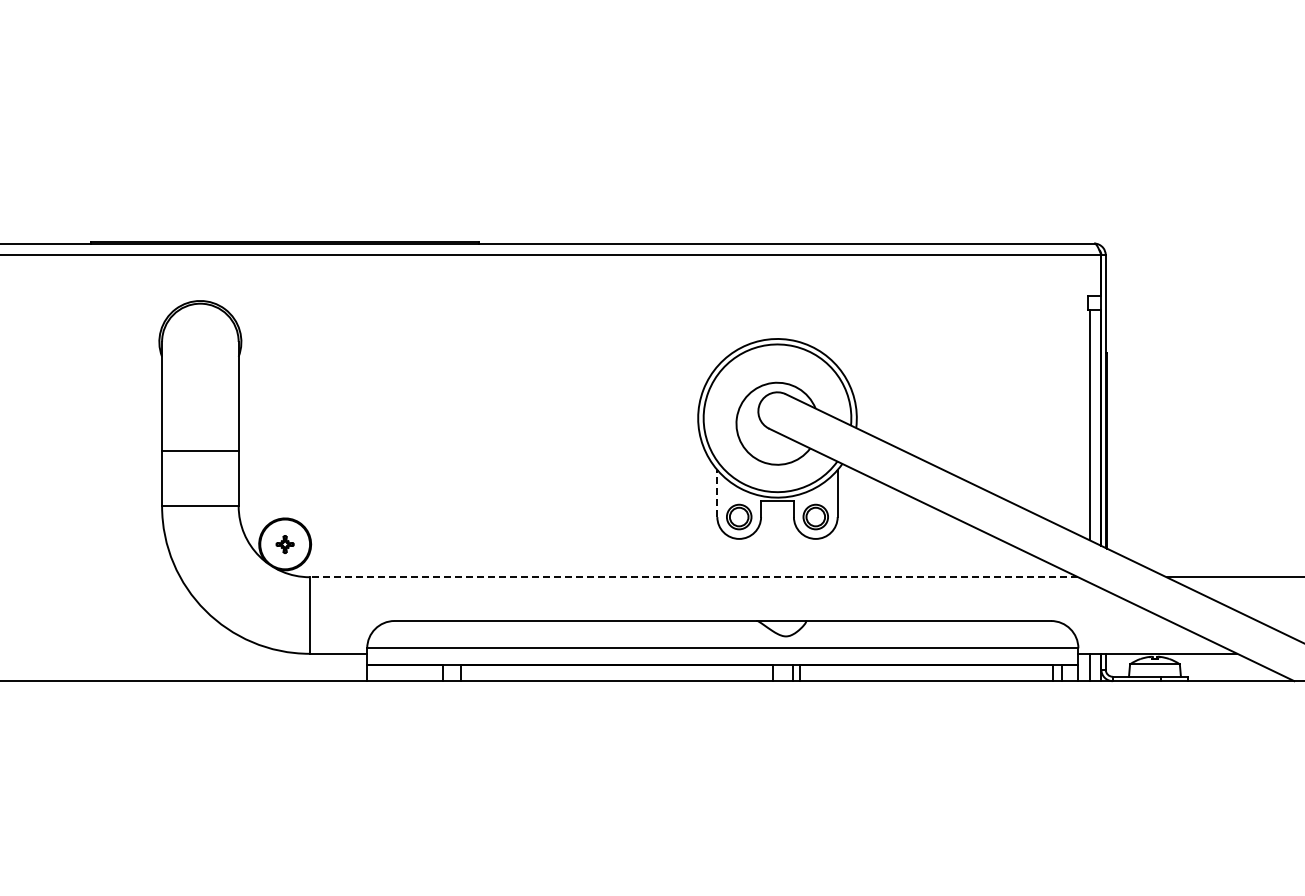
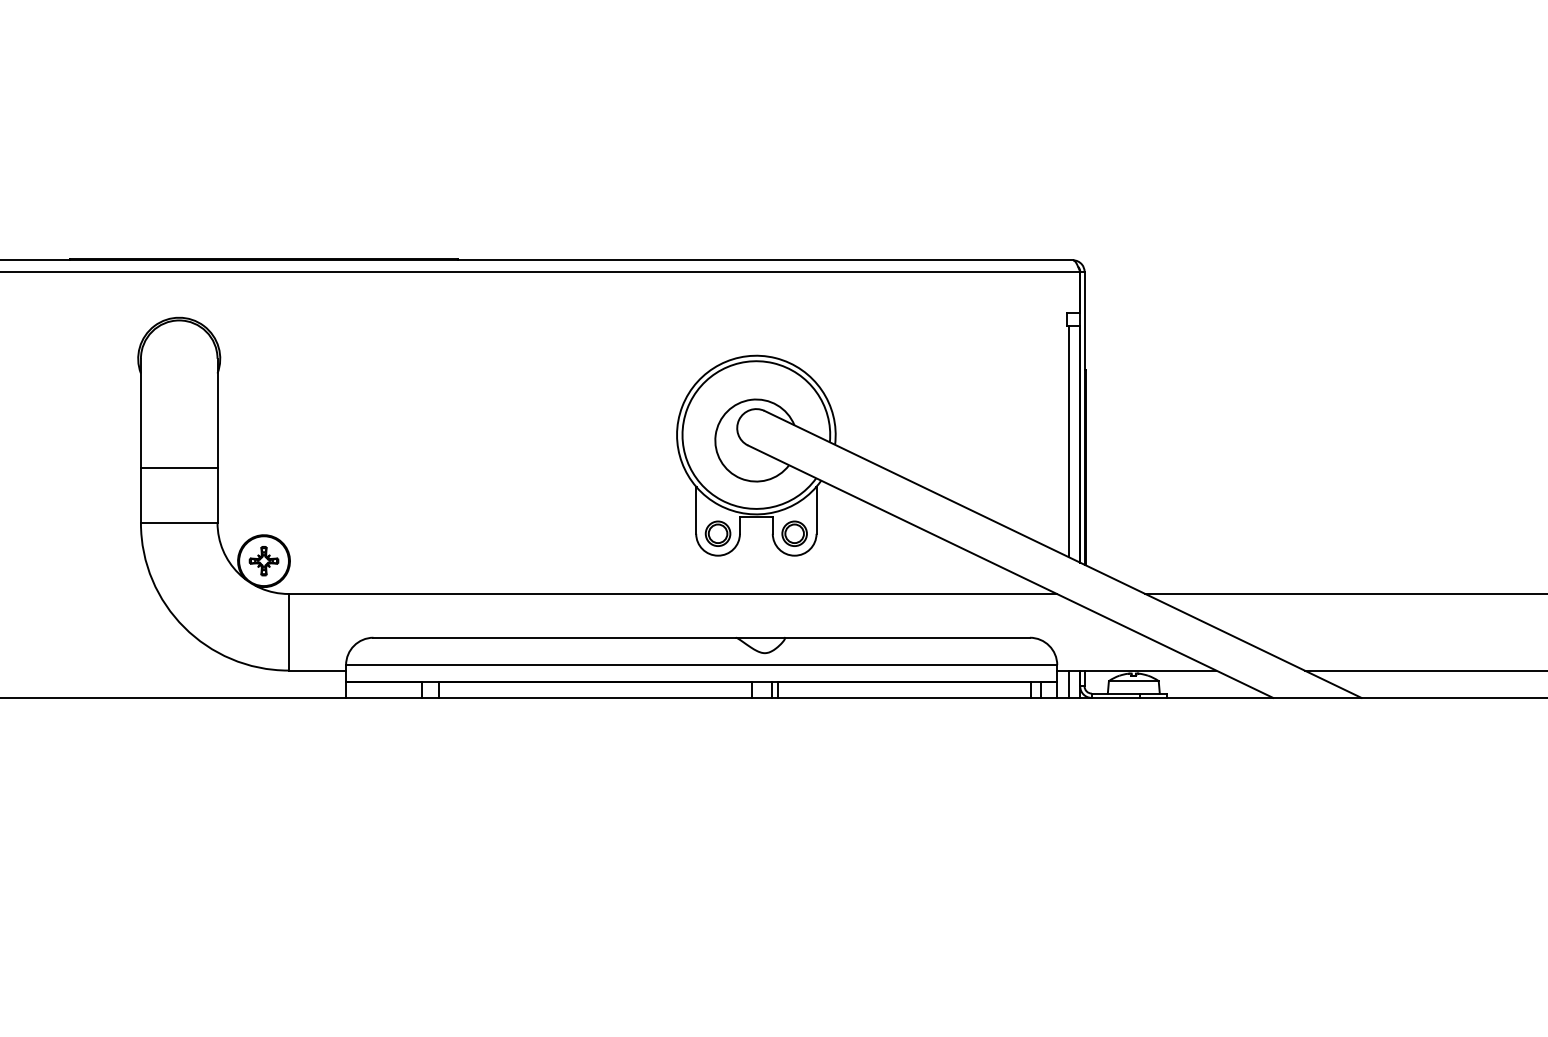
line: (717, 493) -> (696, 510), dashed -> solid
part: (284, 544) -> (263, 561), size x1.67
line: (693, 576) -> (672, 593), dashed -> solid

